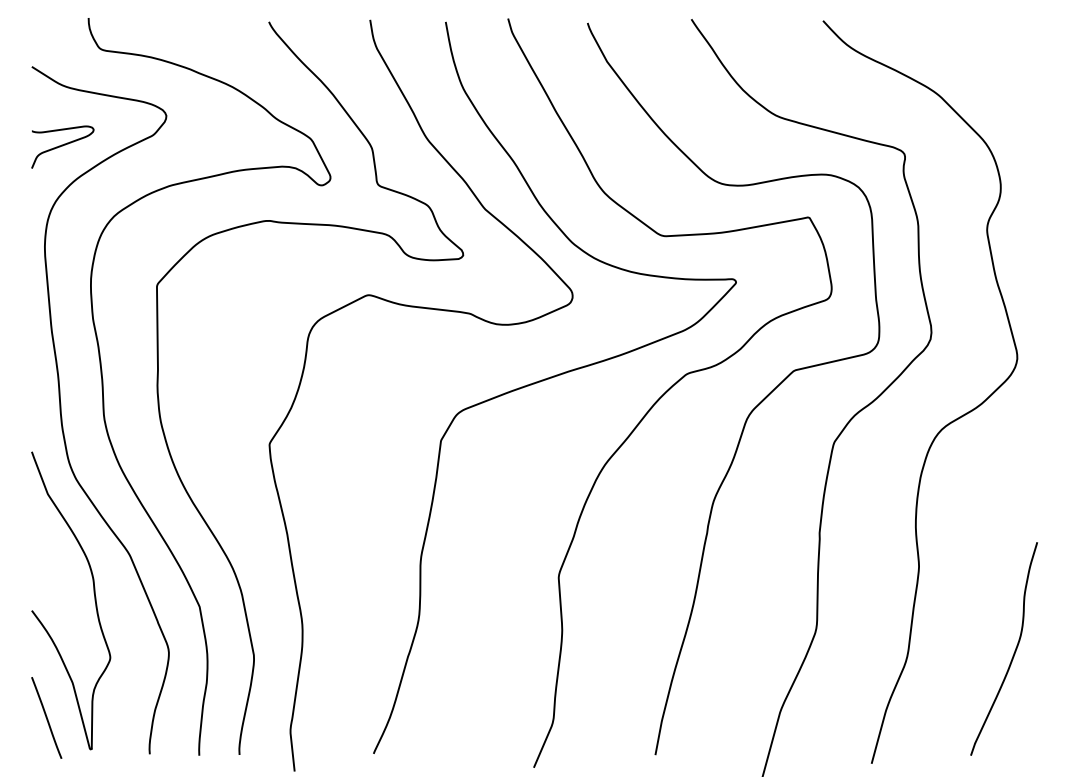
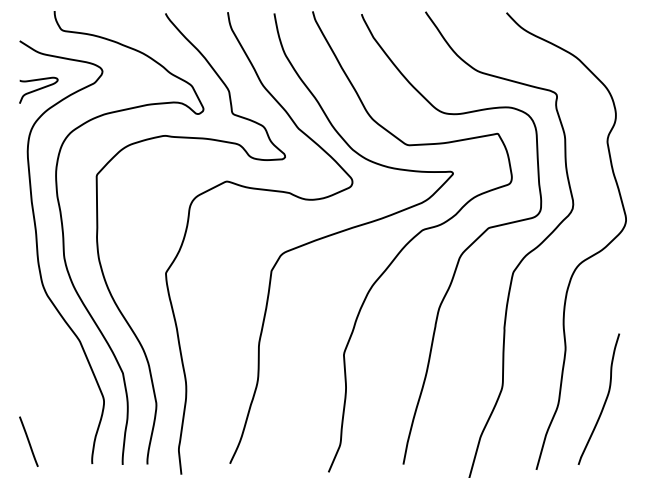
curve: (93, 597) -> (57, 367), removed
curve: (1013, 652) -> (604, 401), moved

